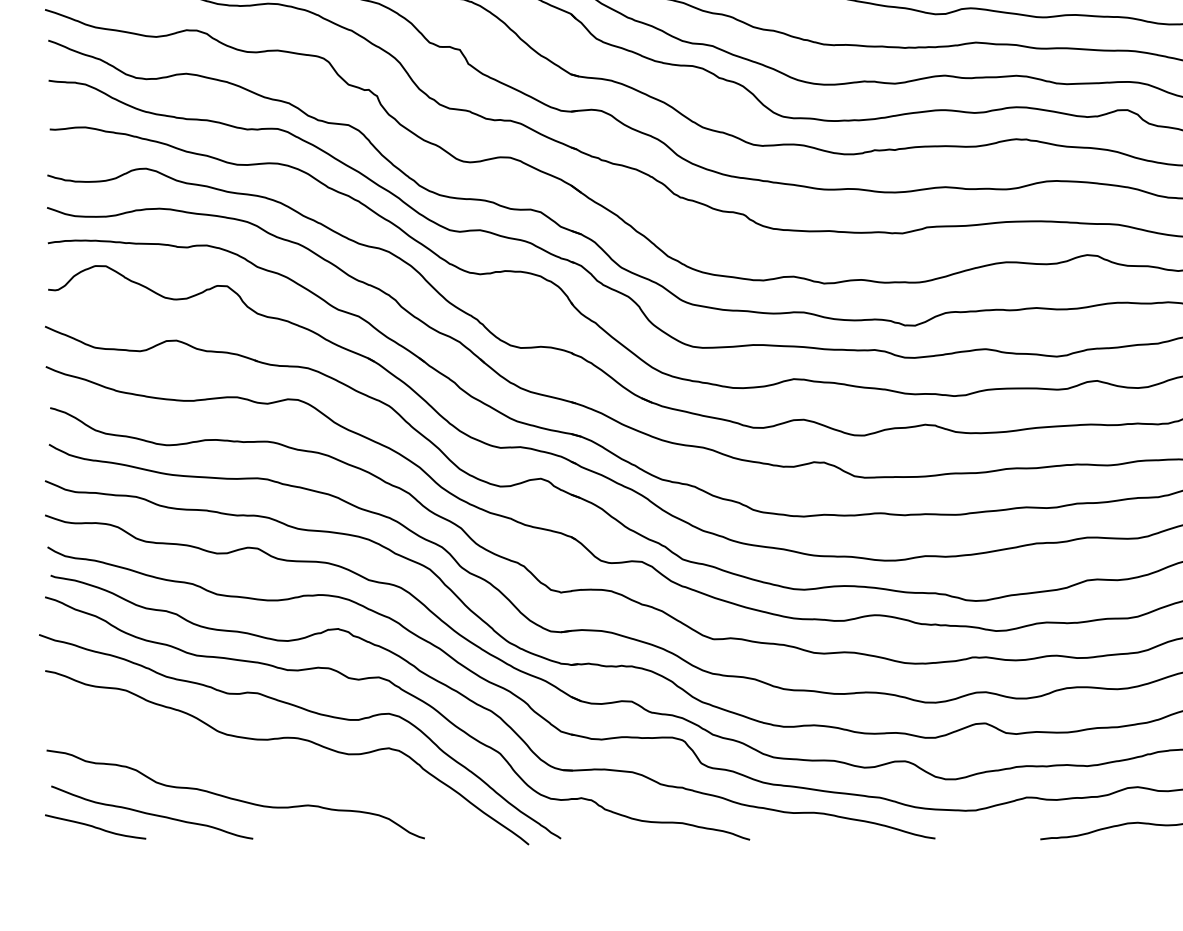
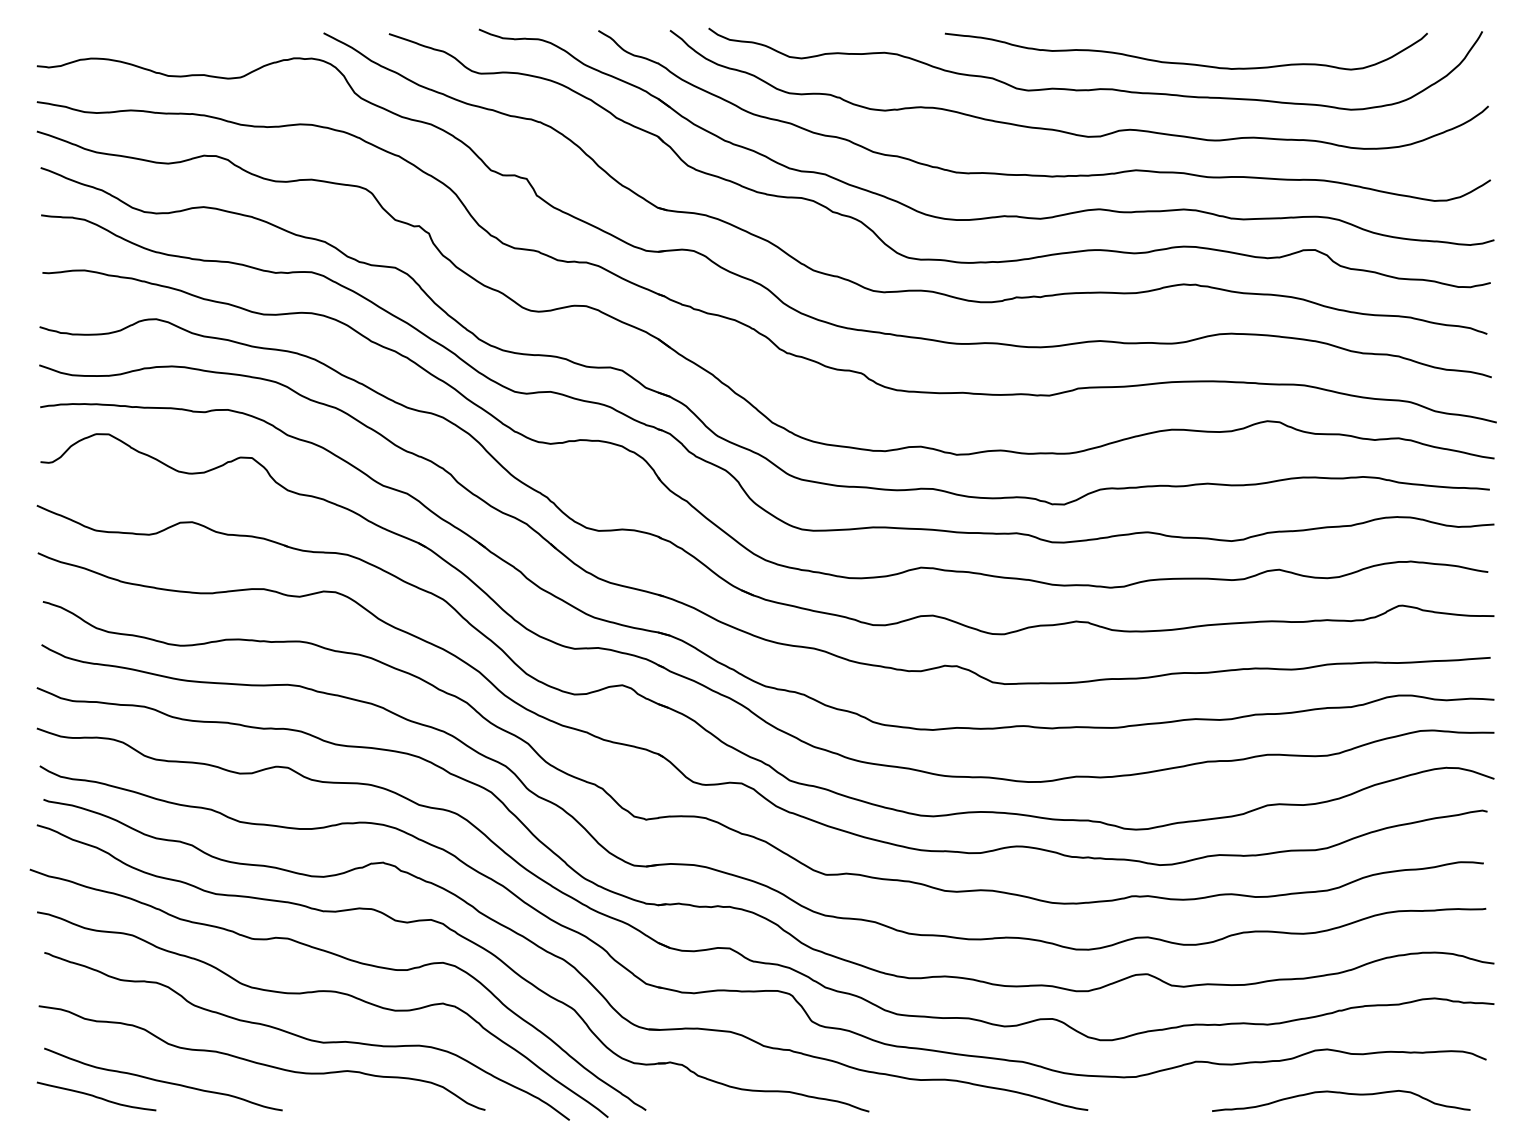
curve: (272, 777) -> (305, 1037), added

